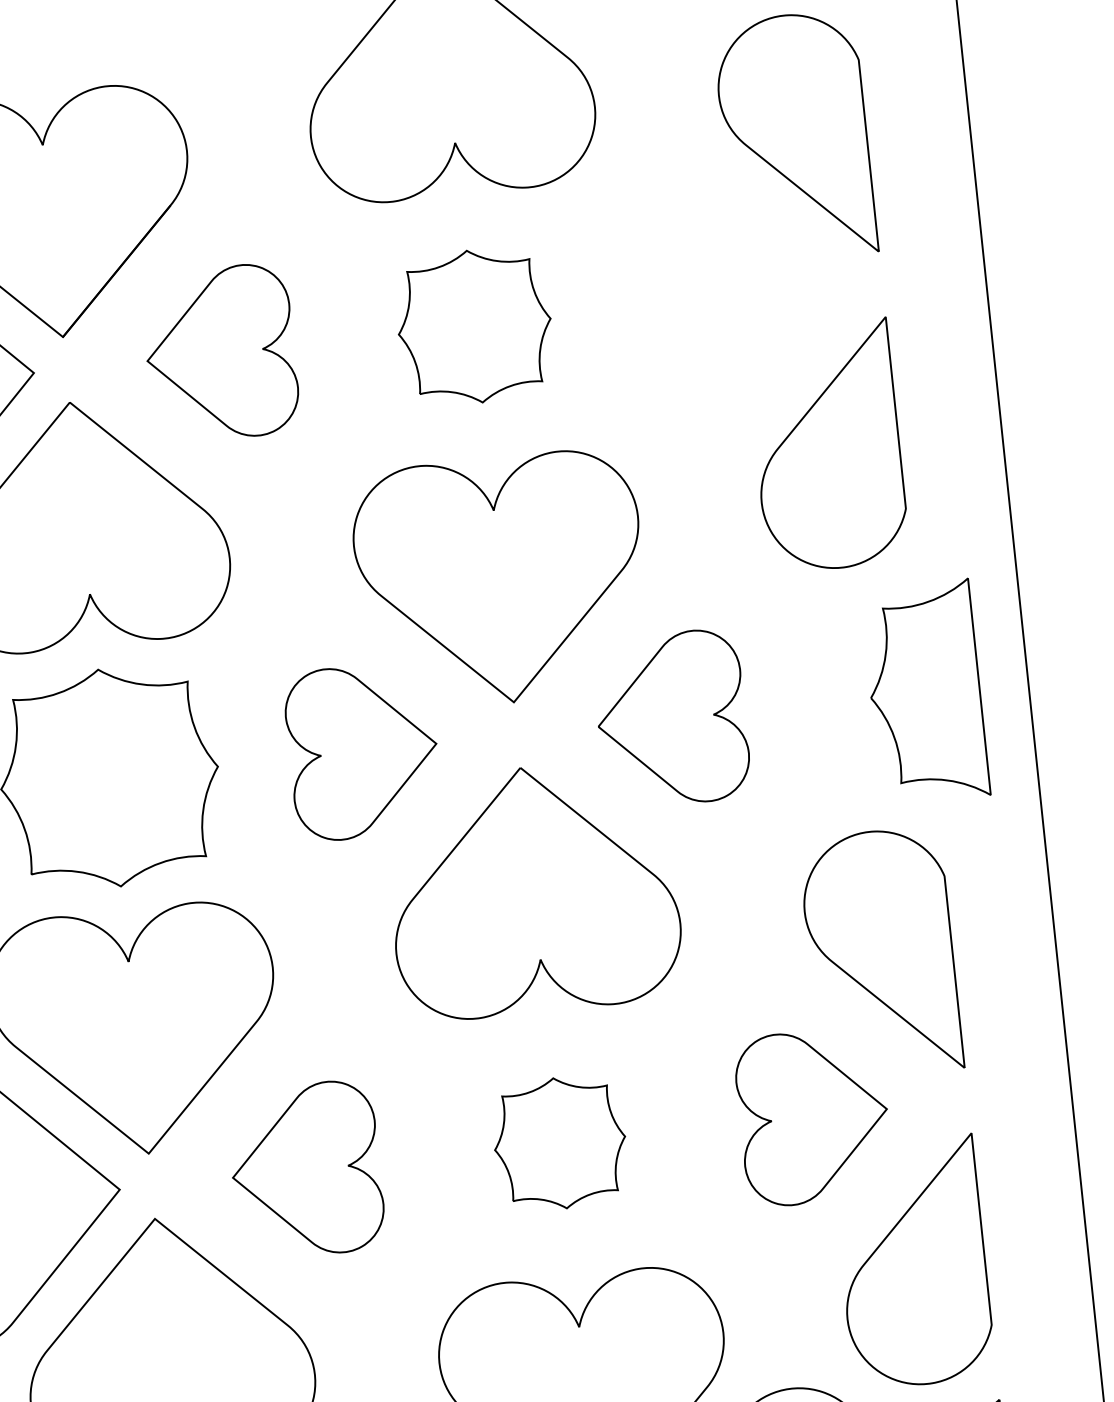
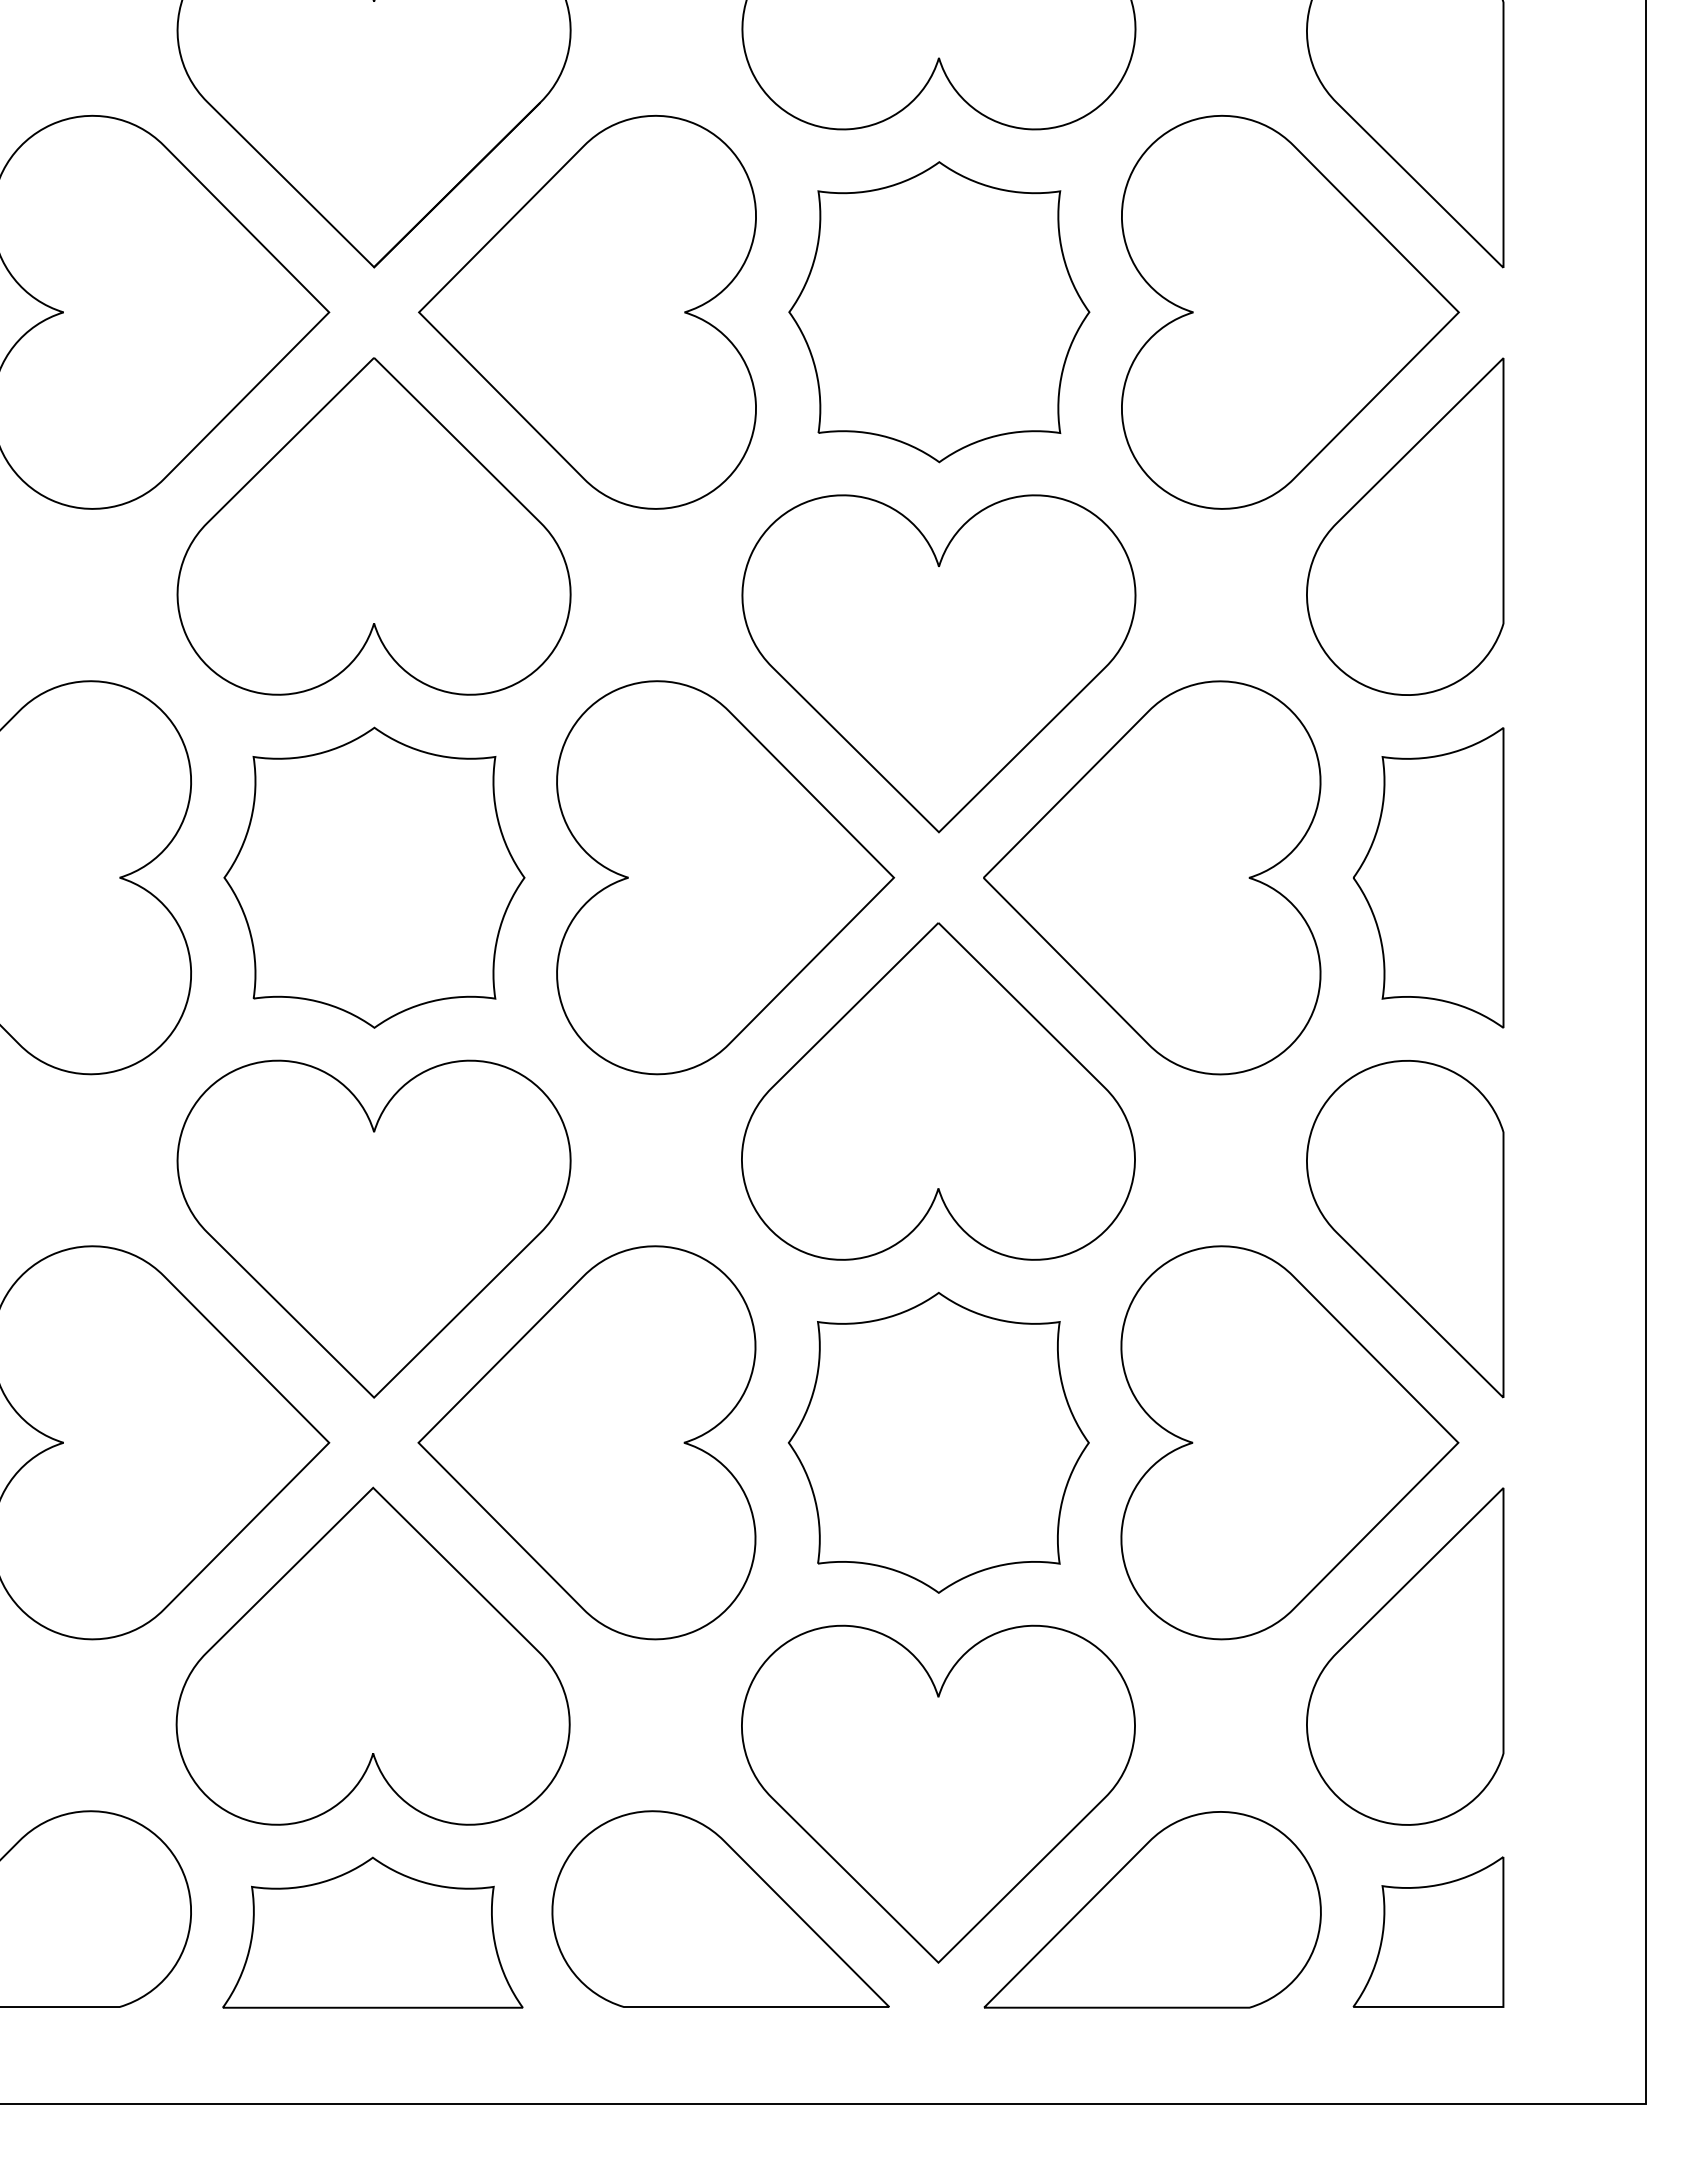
part: (728, 300) -> (1290, 312), added
part: (474, 326) -> (939, 312), size x1.43
part: (220, 353) -> (587, 312), size x1.67
part: (925, 692) -> (1428, 877), moved
part: (671, 718) -> (1152, 877), size x1.67
part: (363, 751) -> (725, 877), size x1.67
part: (813, 1116) -> (1289, 1442), size x1.67
part: (559, 1143) -> (938, 1442), size x1.67
part: (305, 1169) -> (586, 1442), size x1.67

